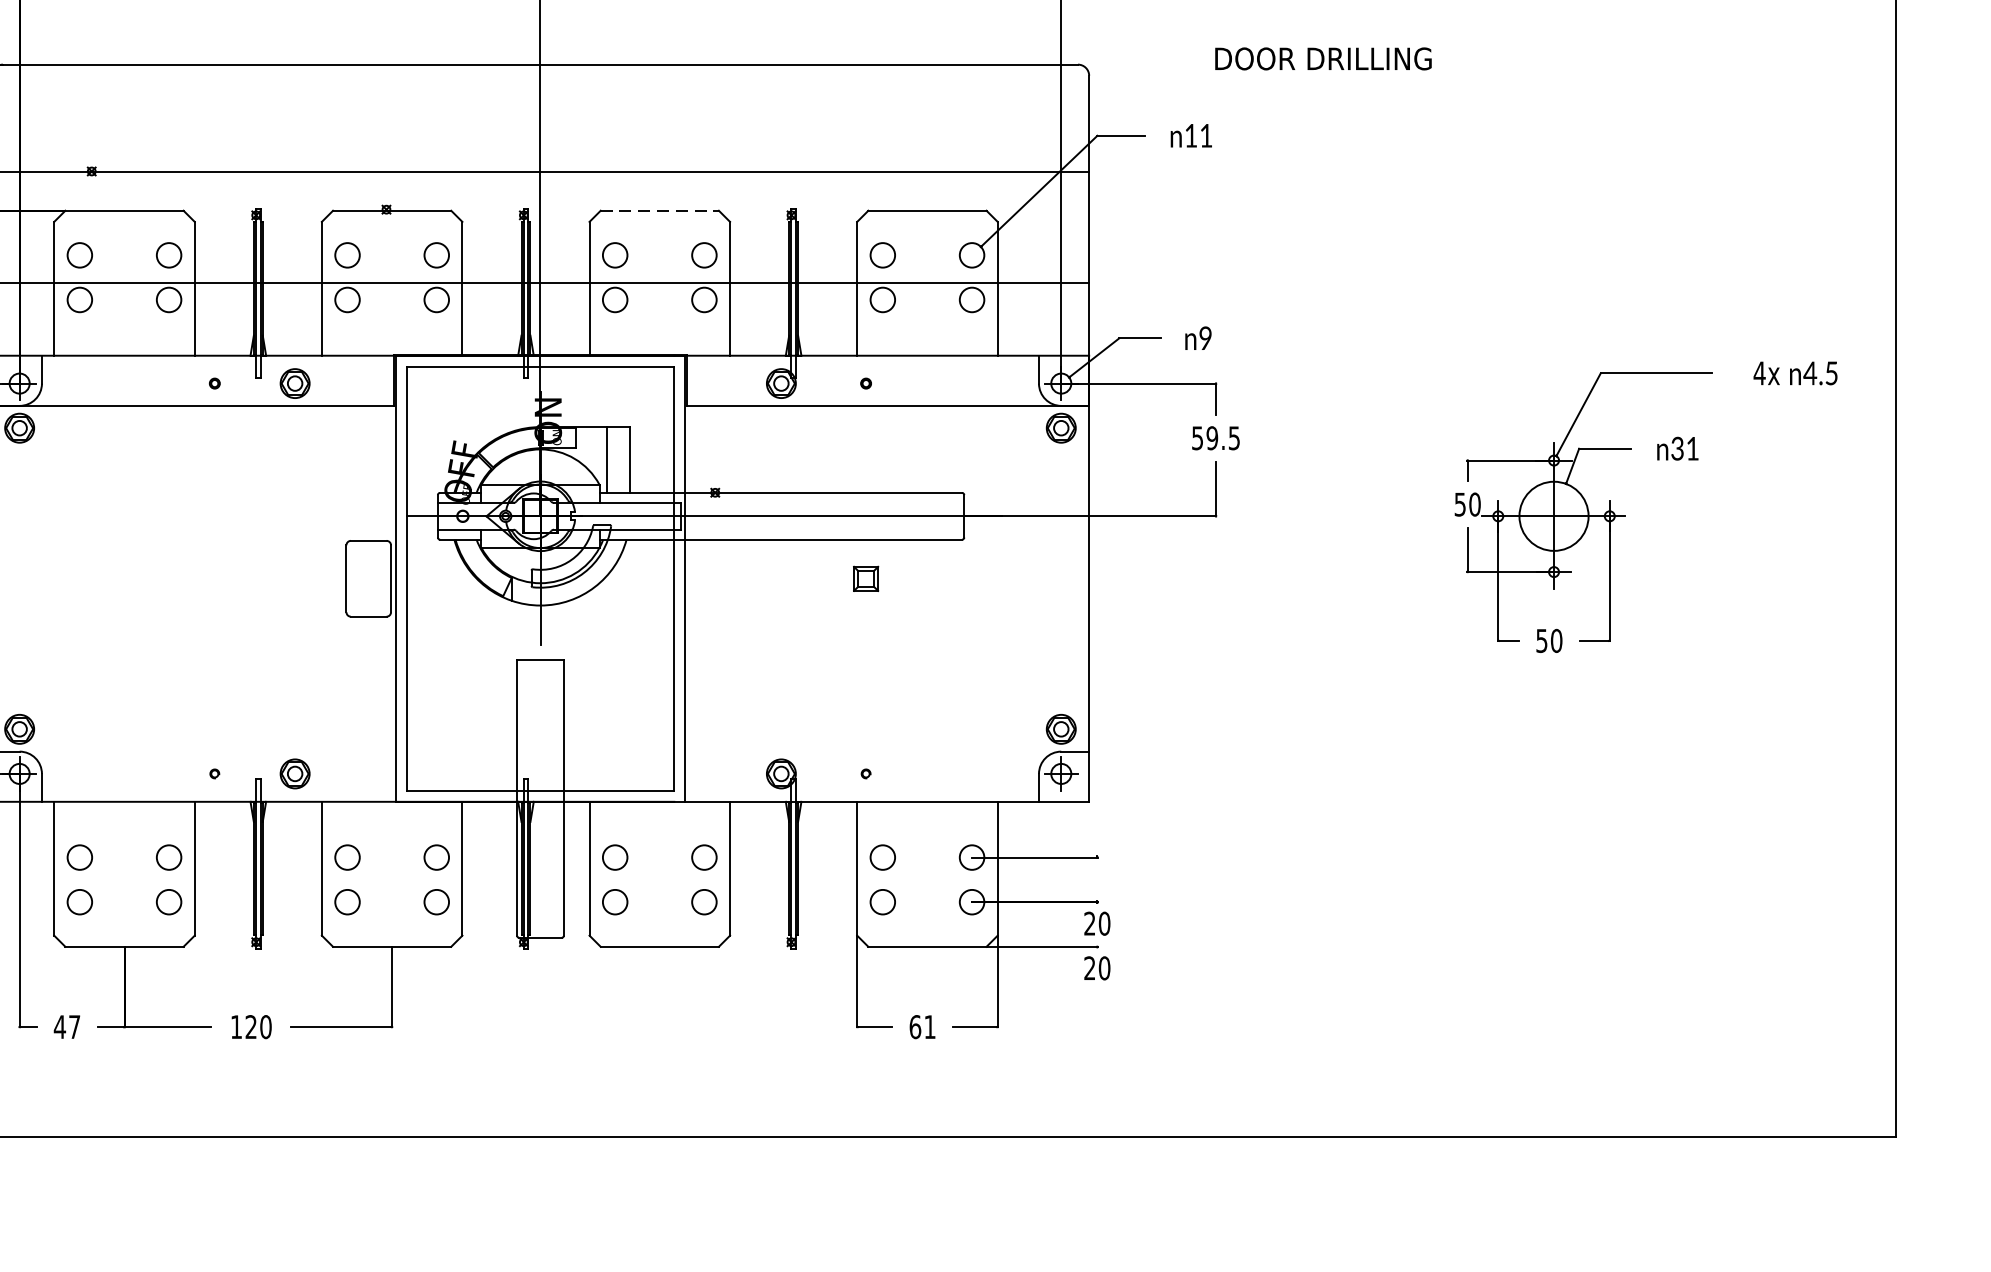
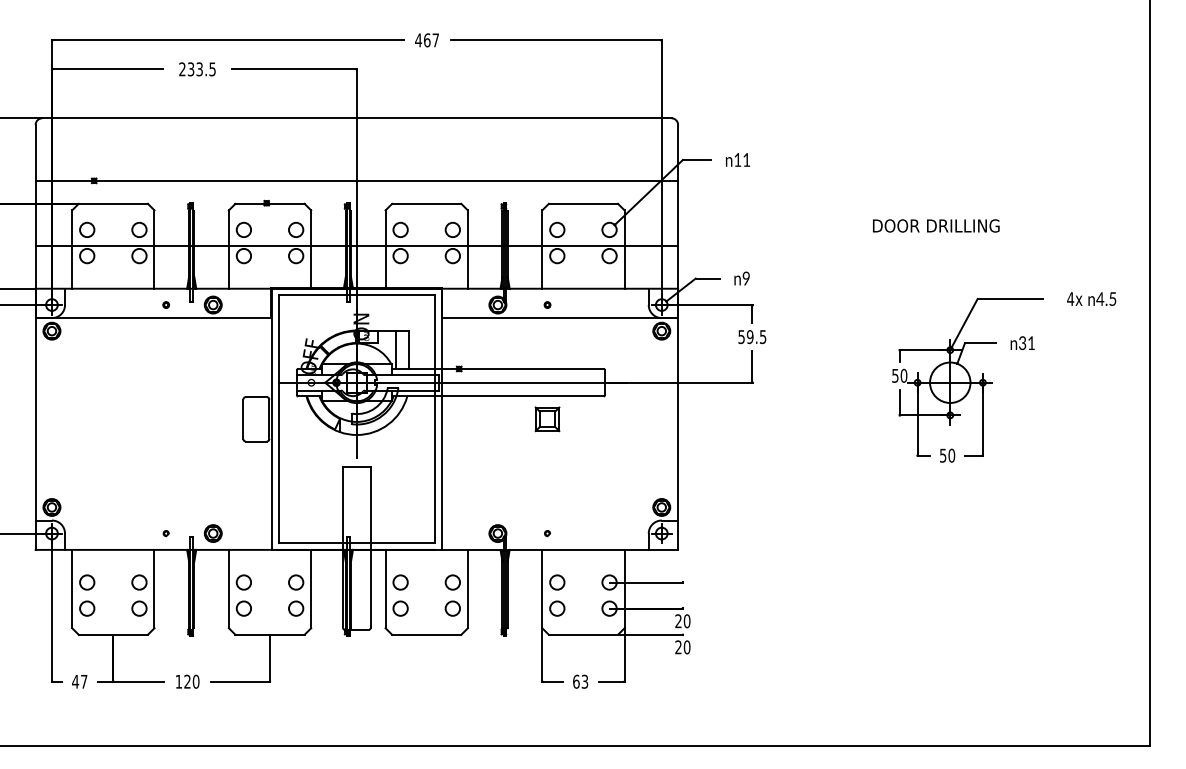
text: (1323, 58) -> (936, 225), moved
line: (659, 210) -> (426, 203), dashed -> solid
part: (866, 579) -> (547, 419), size x1.67
text: (929, 1026) -> (584, 681), 61 -> 63

